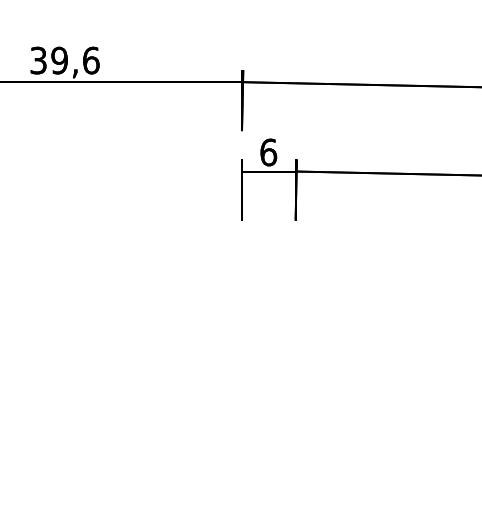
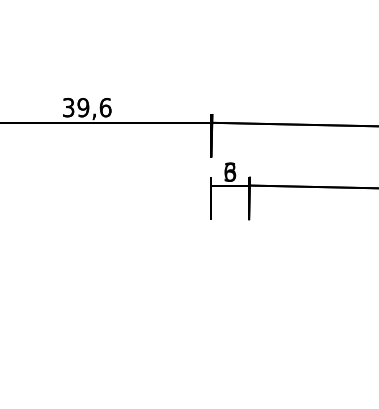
text: (269, 151) -> (230, 171), 6 -> 3

